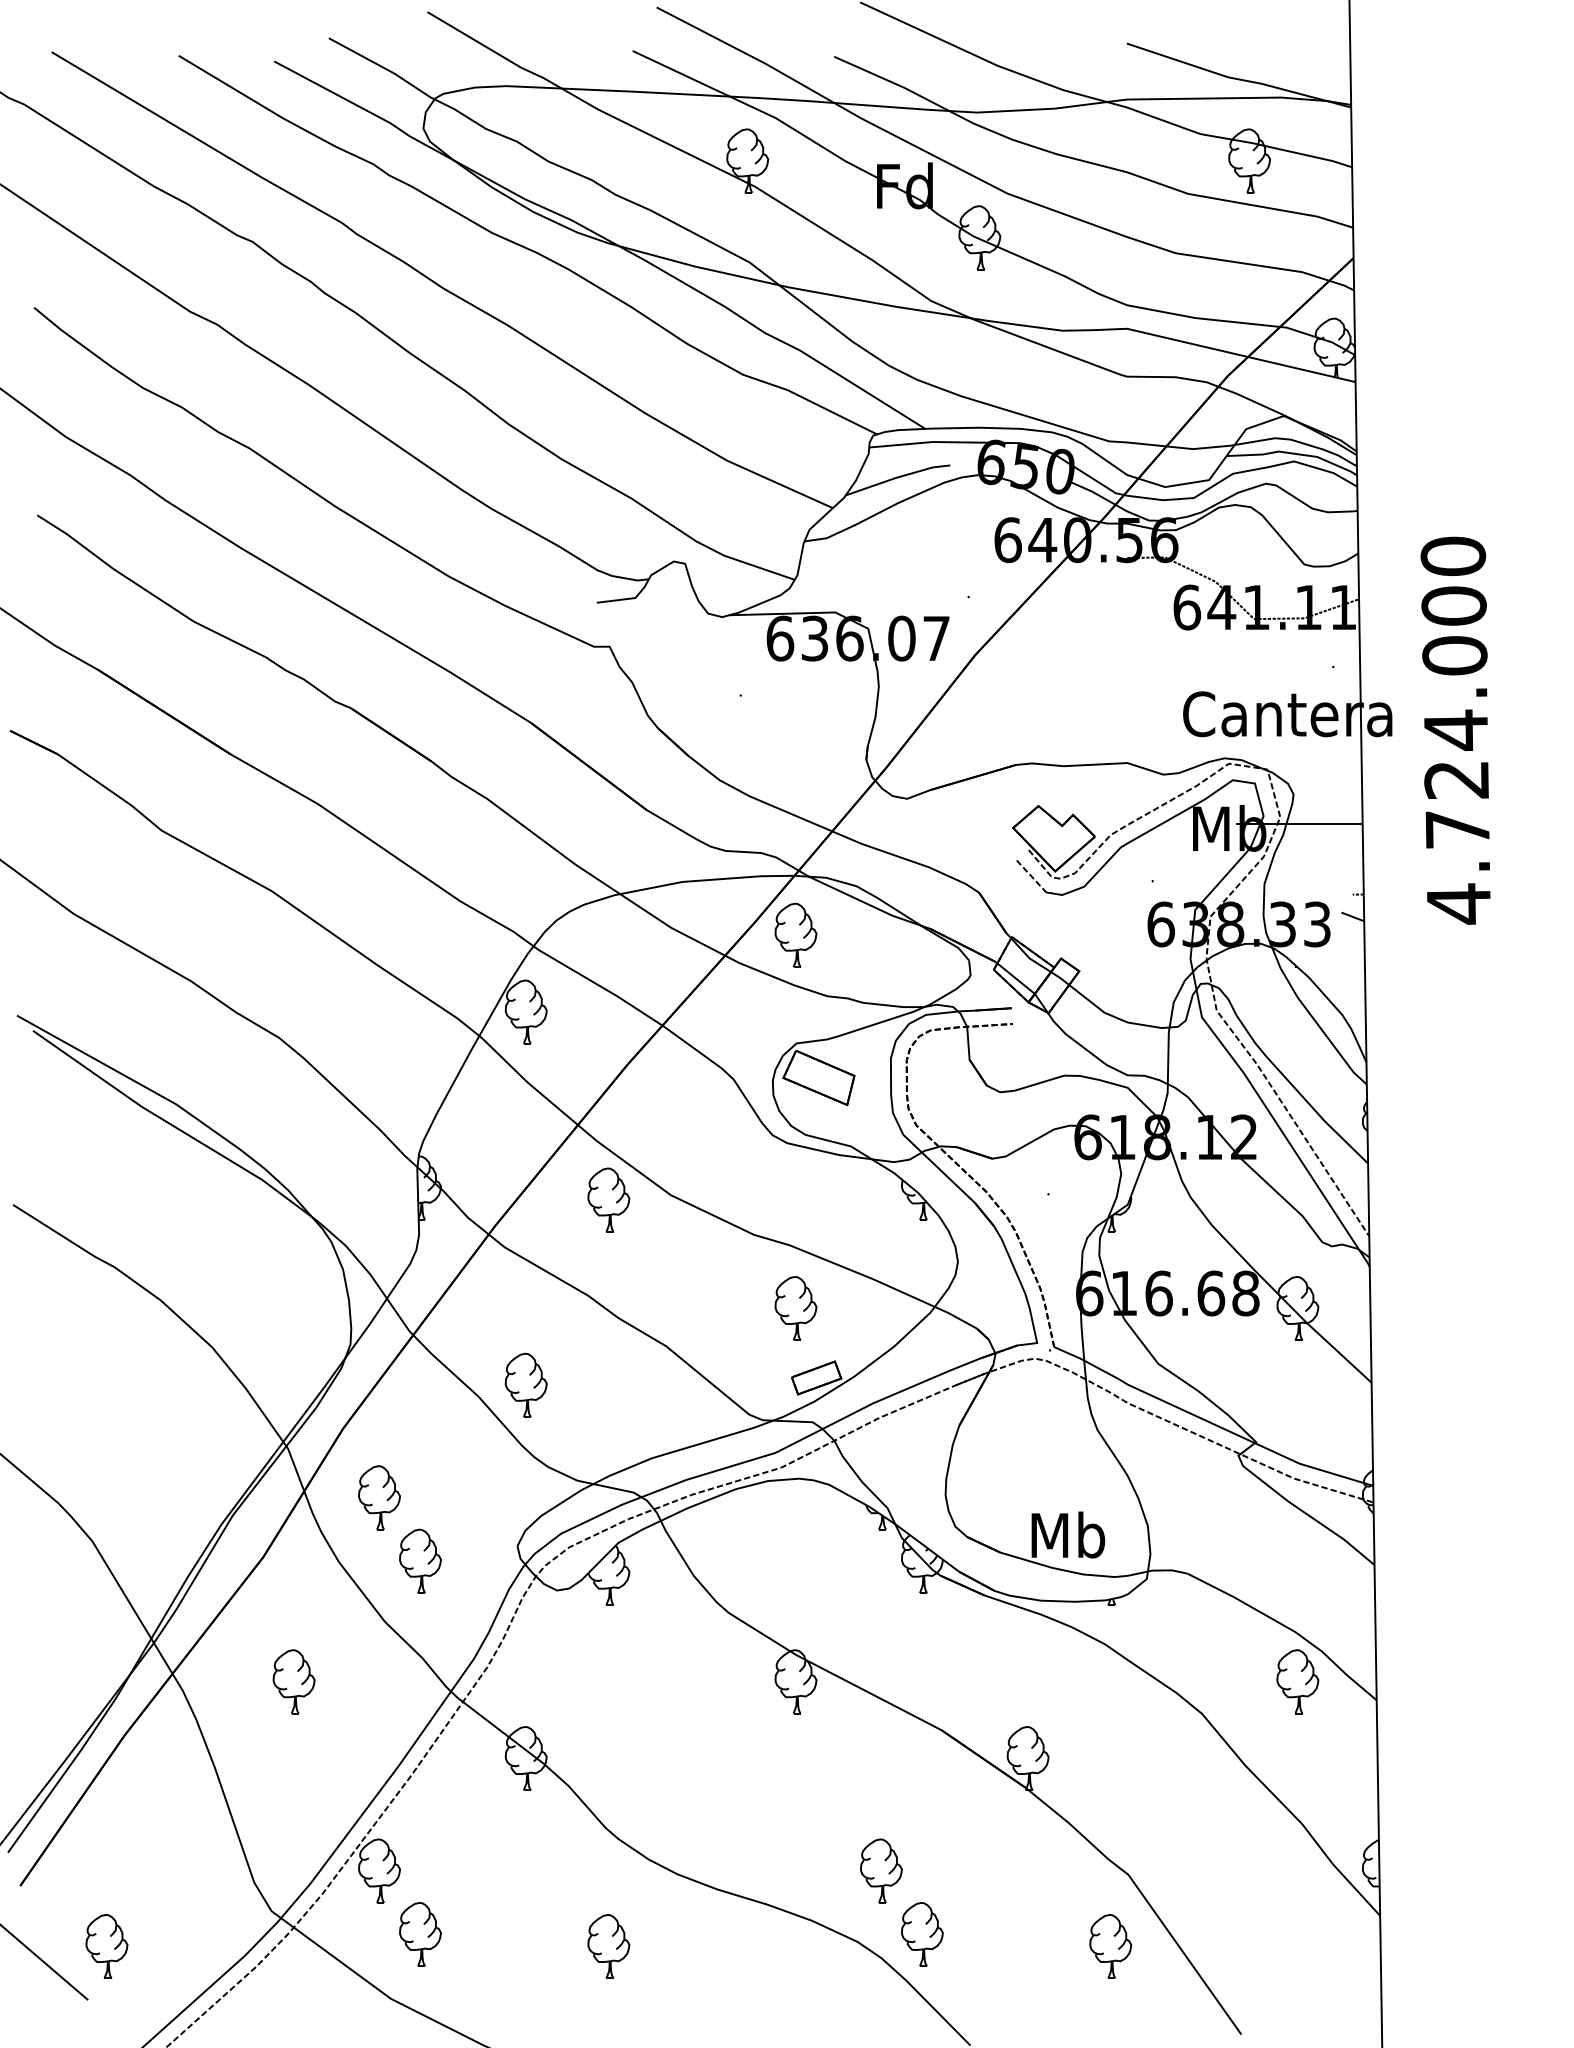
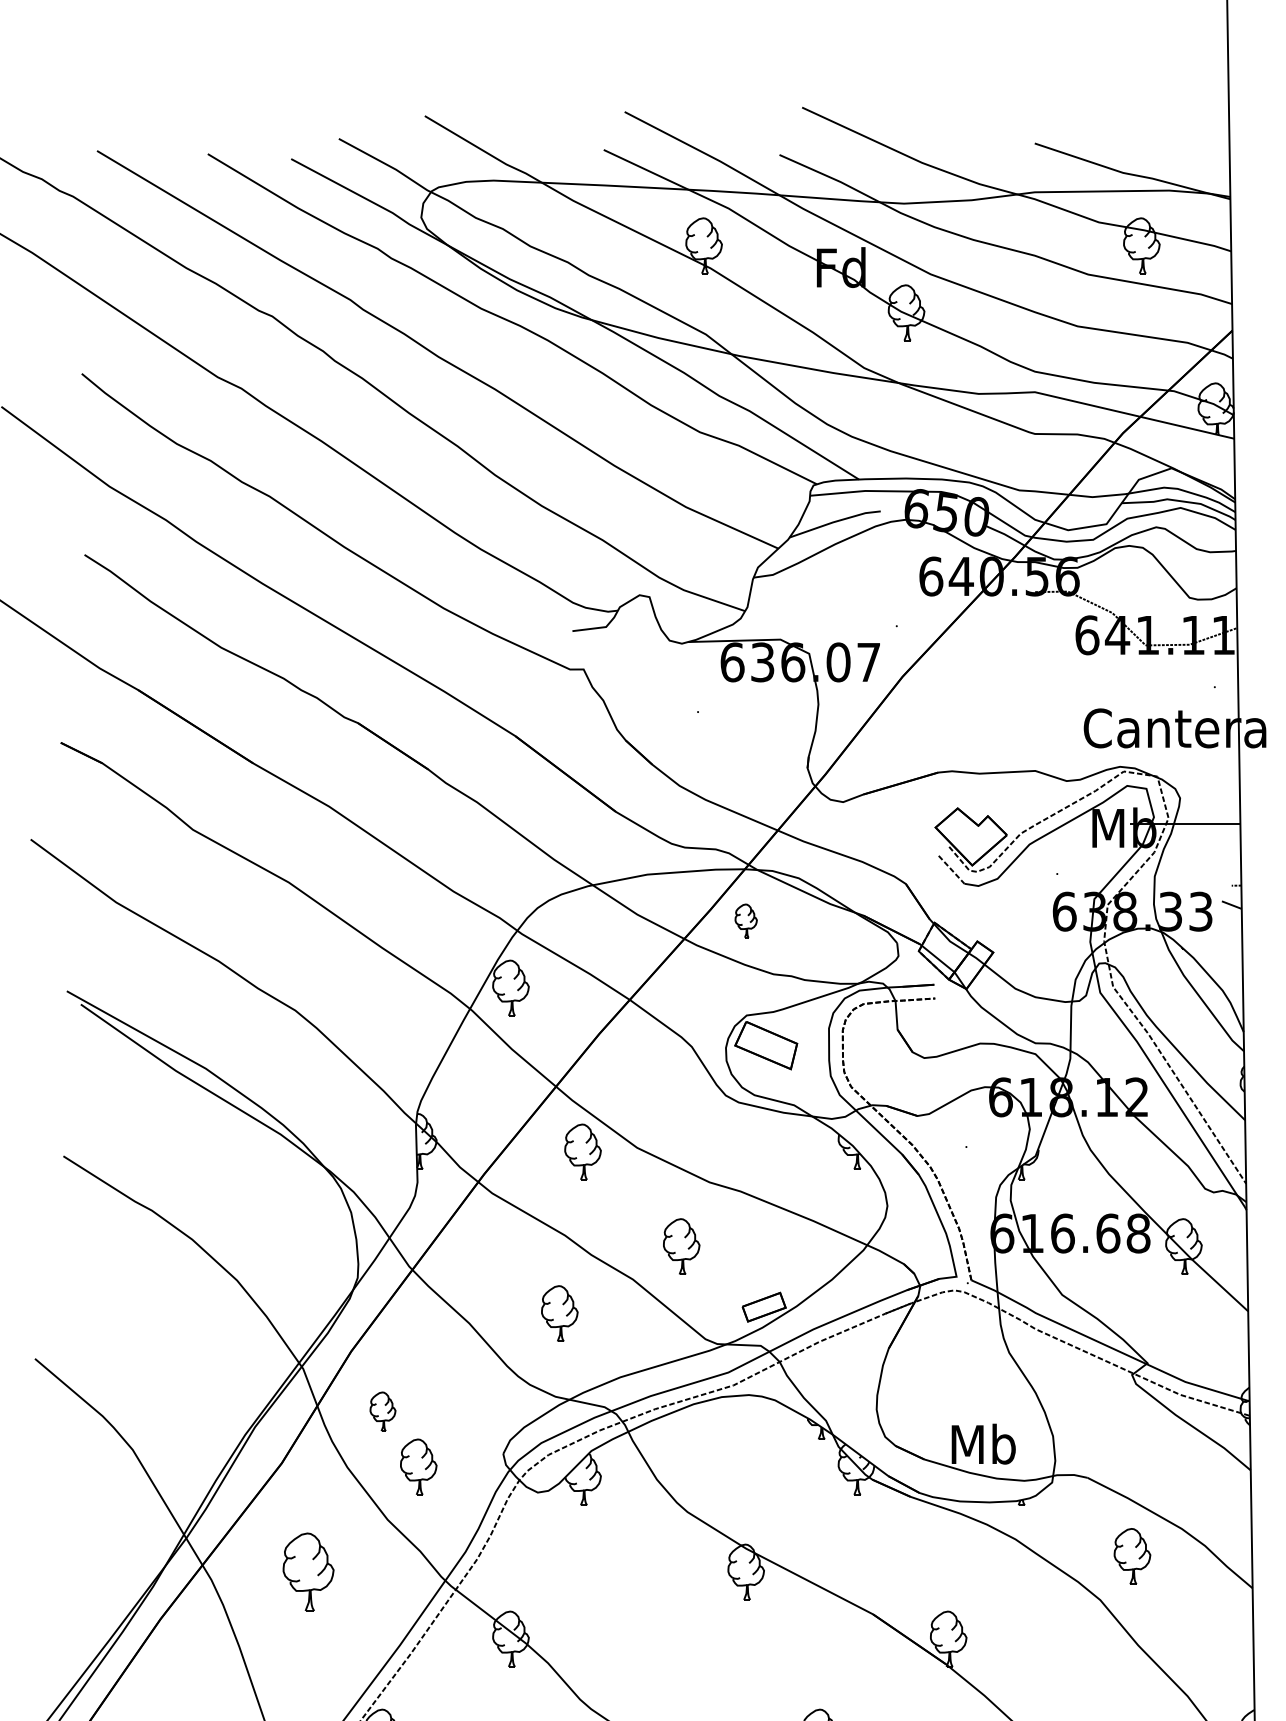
part: (795, 934) -> (745, 920), size x0.6
part: (795, 1308) -> (681, 1246), moved
part: (525, 1384) -> (559, 1312), moved
part: (379, 1497) -> (382, 1411), size x0.7
part: (293, 1681) -> (307, 1571), size x1.4
part: (1297, 1681) -> (1132, 1556), moved

